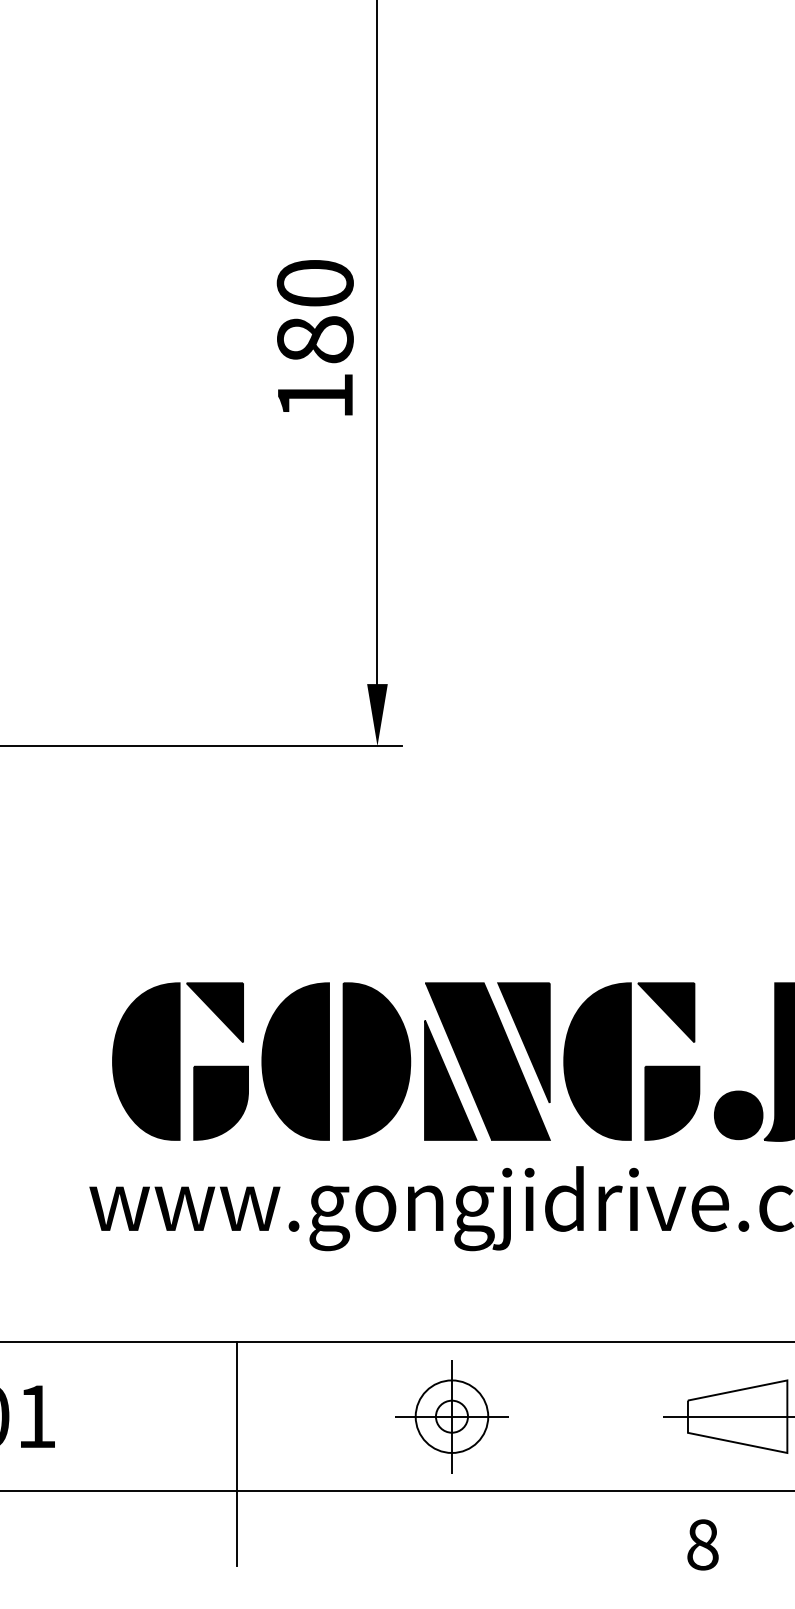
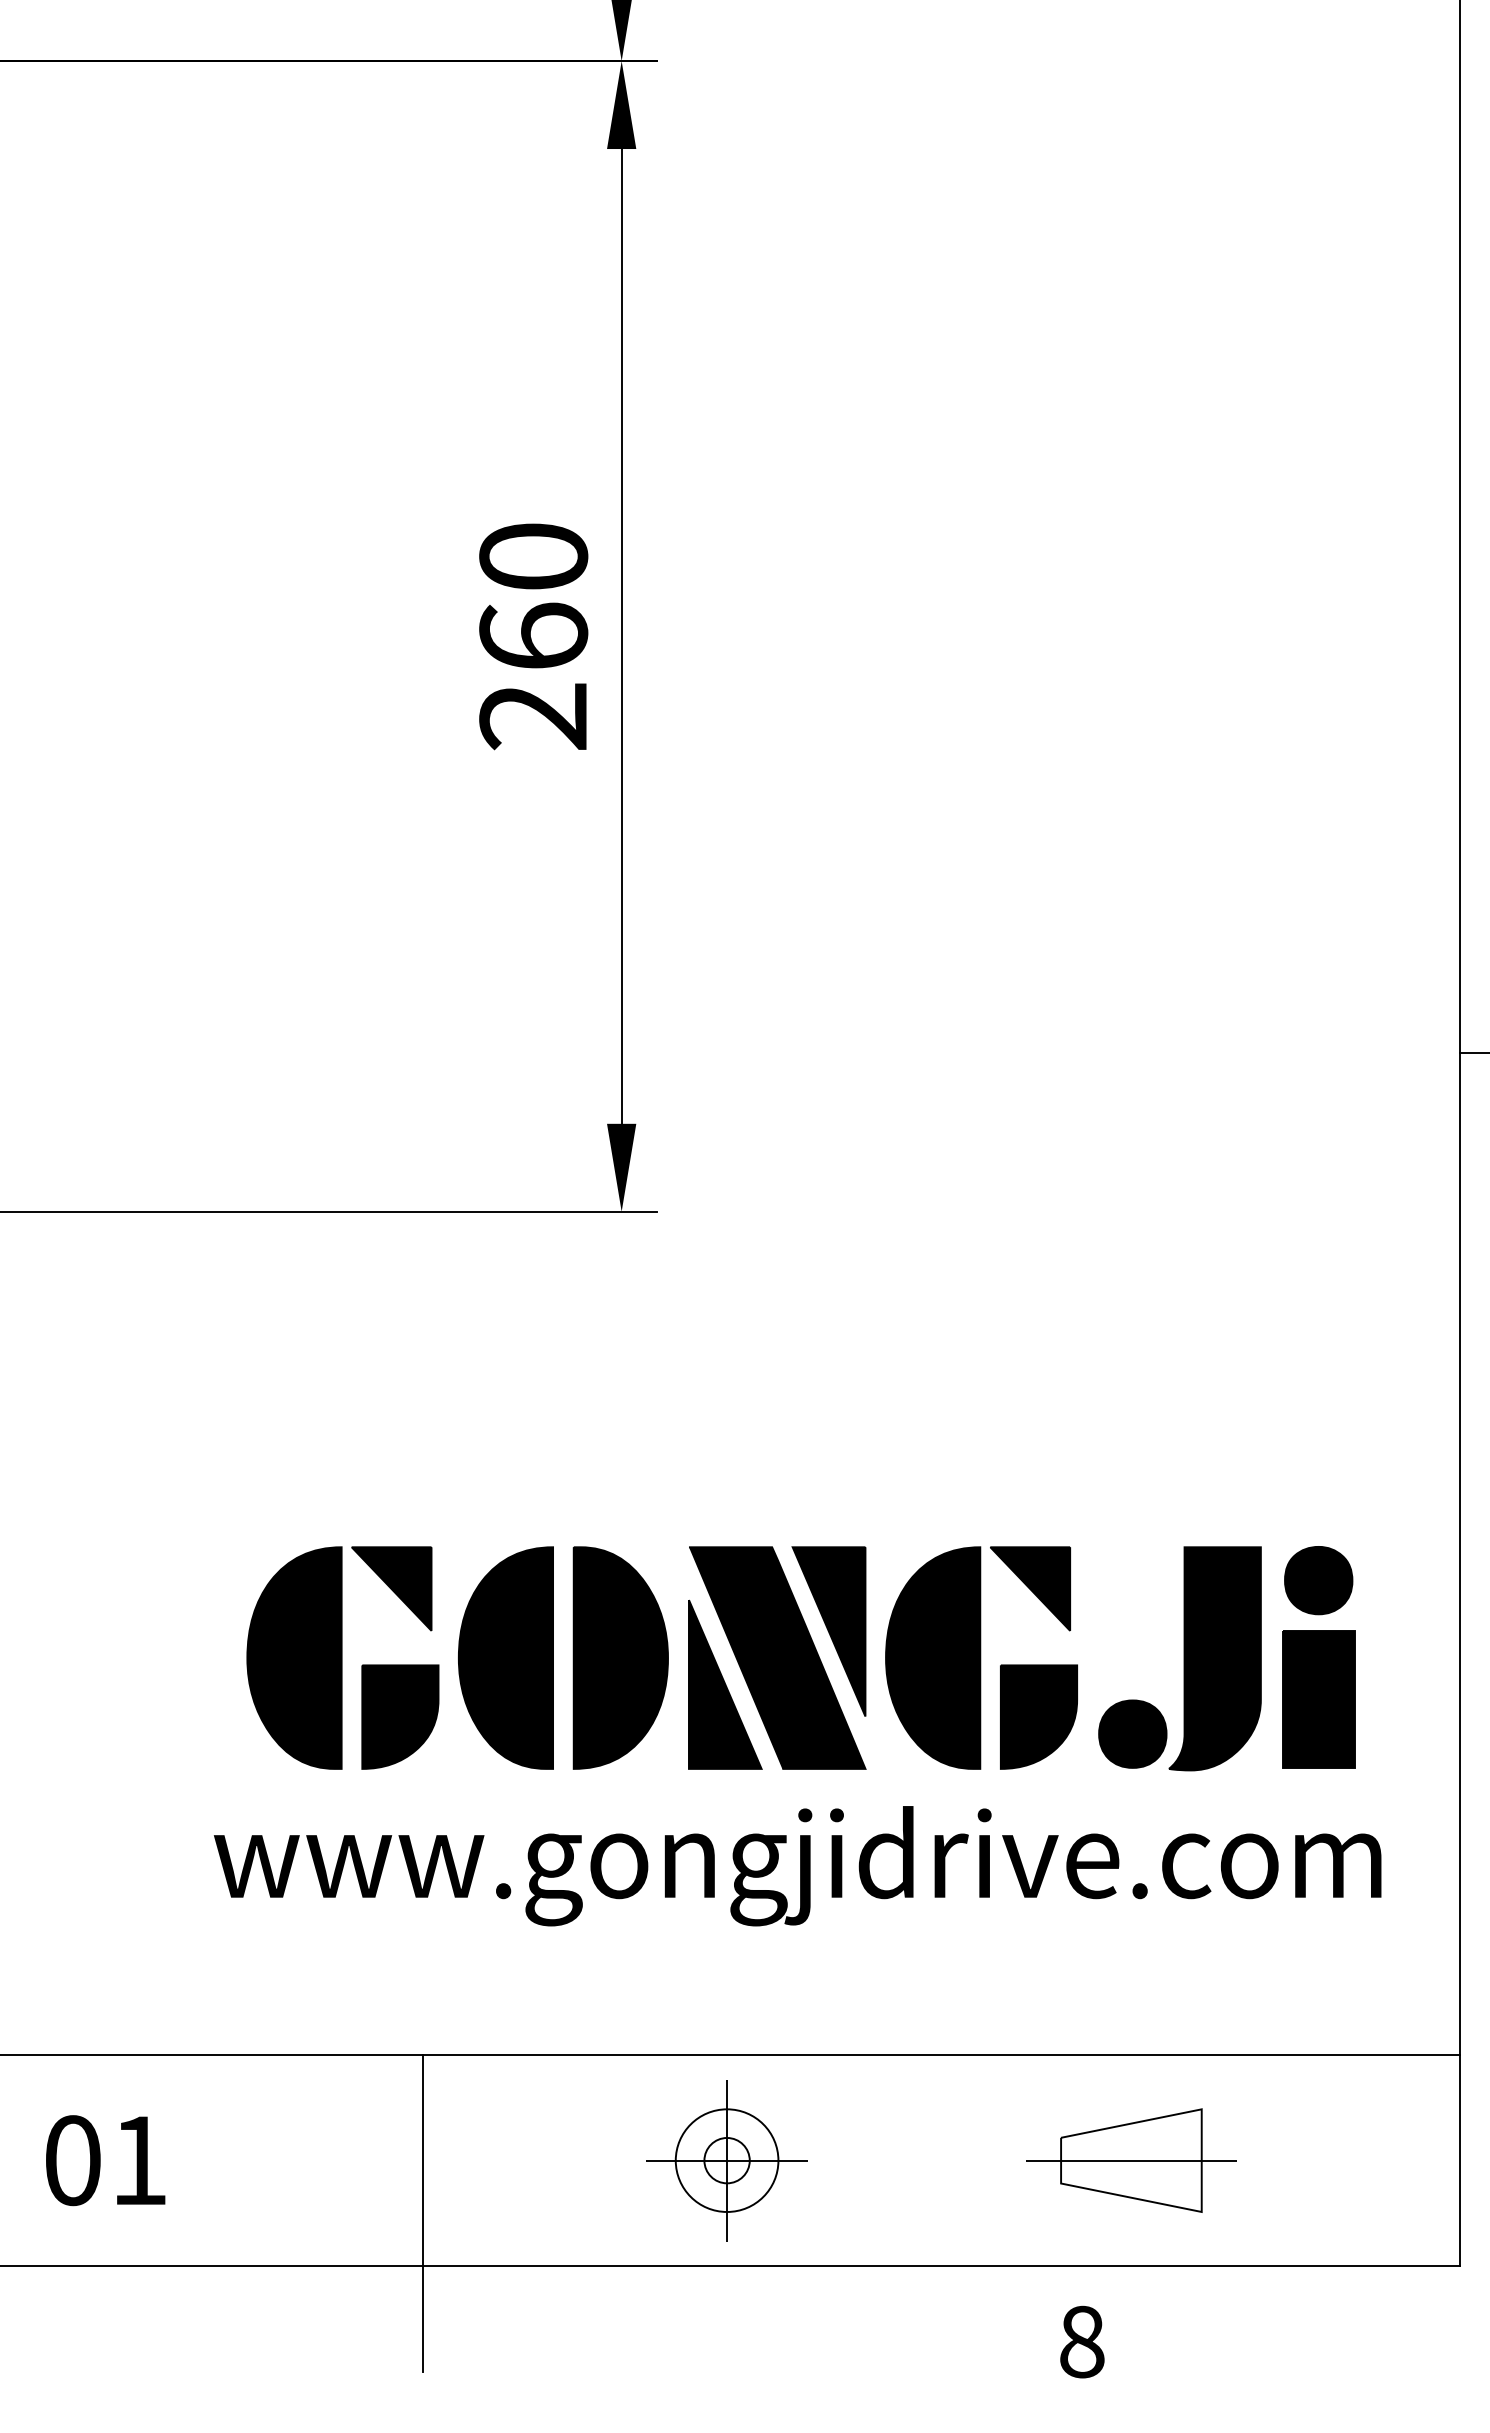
text: (315, 368) -> (533, 676), 180 -> 260

